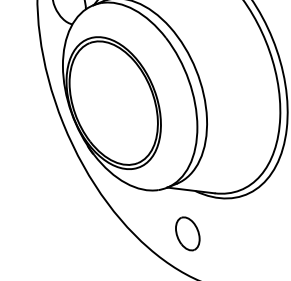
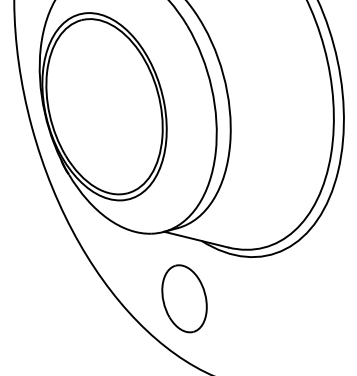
part: (187, 233) -> (184, 298), size x1.43

